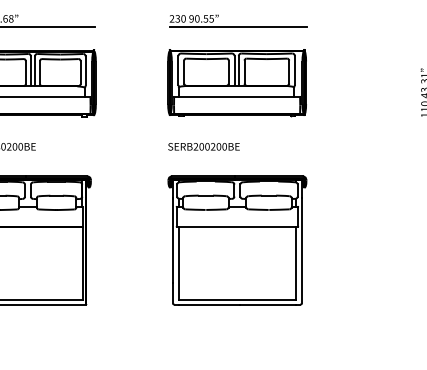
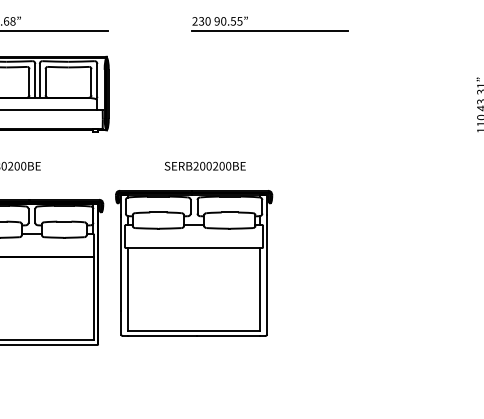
part: (236, 82) -> (268, 93), removed
text: (203, 146) -> (204, 165), moved
part: (237, 240) -> (194, 263), moved

